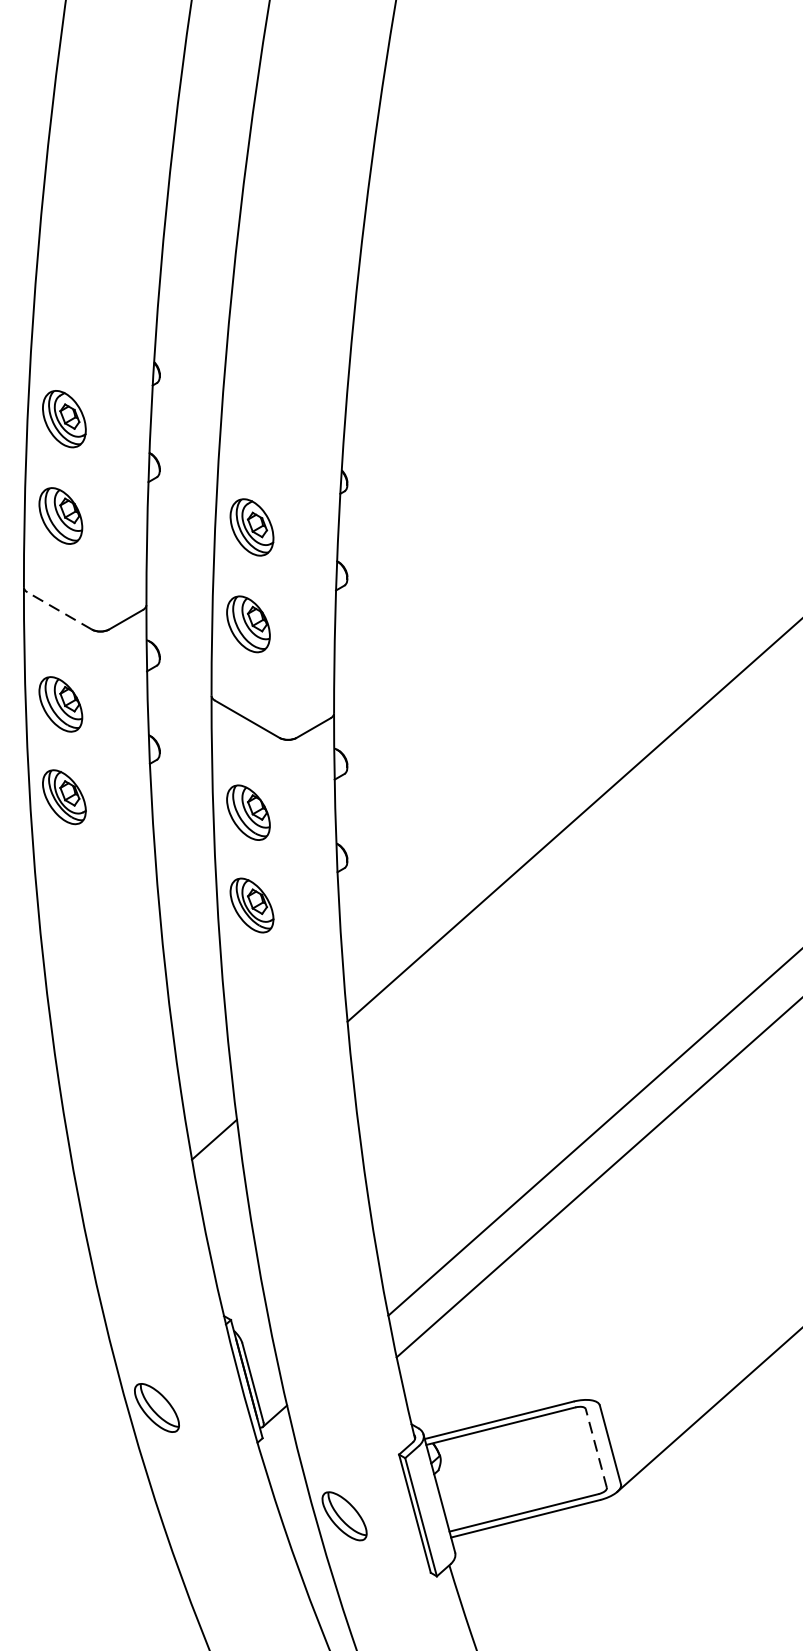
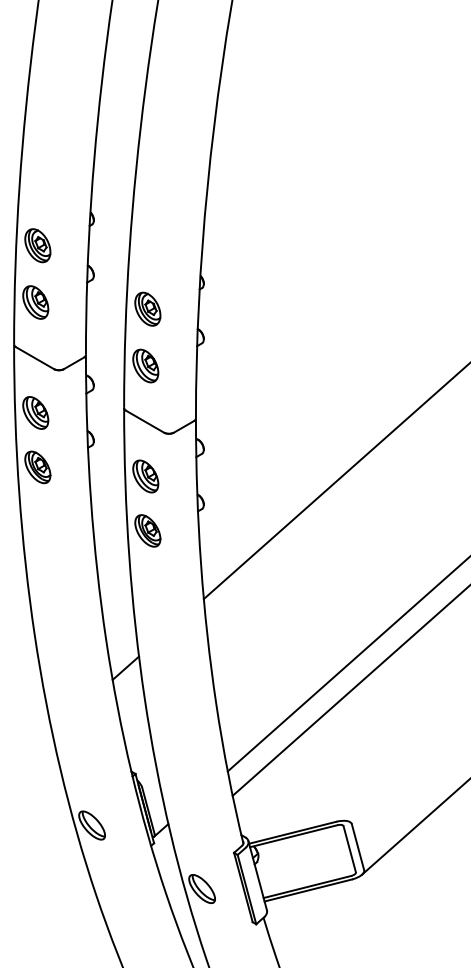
line: (60, 611) -> (35, 358), dashed -> solid
line: (595, 1448) -> (349, 849), dashed -> solid

